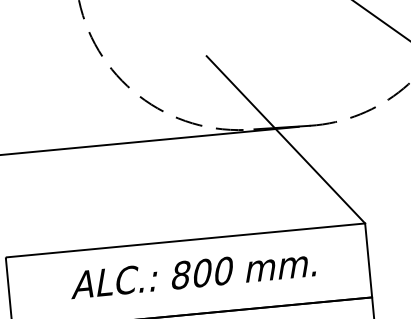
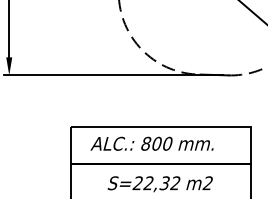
line: (285, 138) -> (215, 80), removed
text: (191, 273) -> (151, 143), moved

